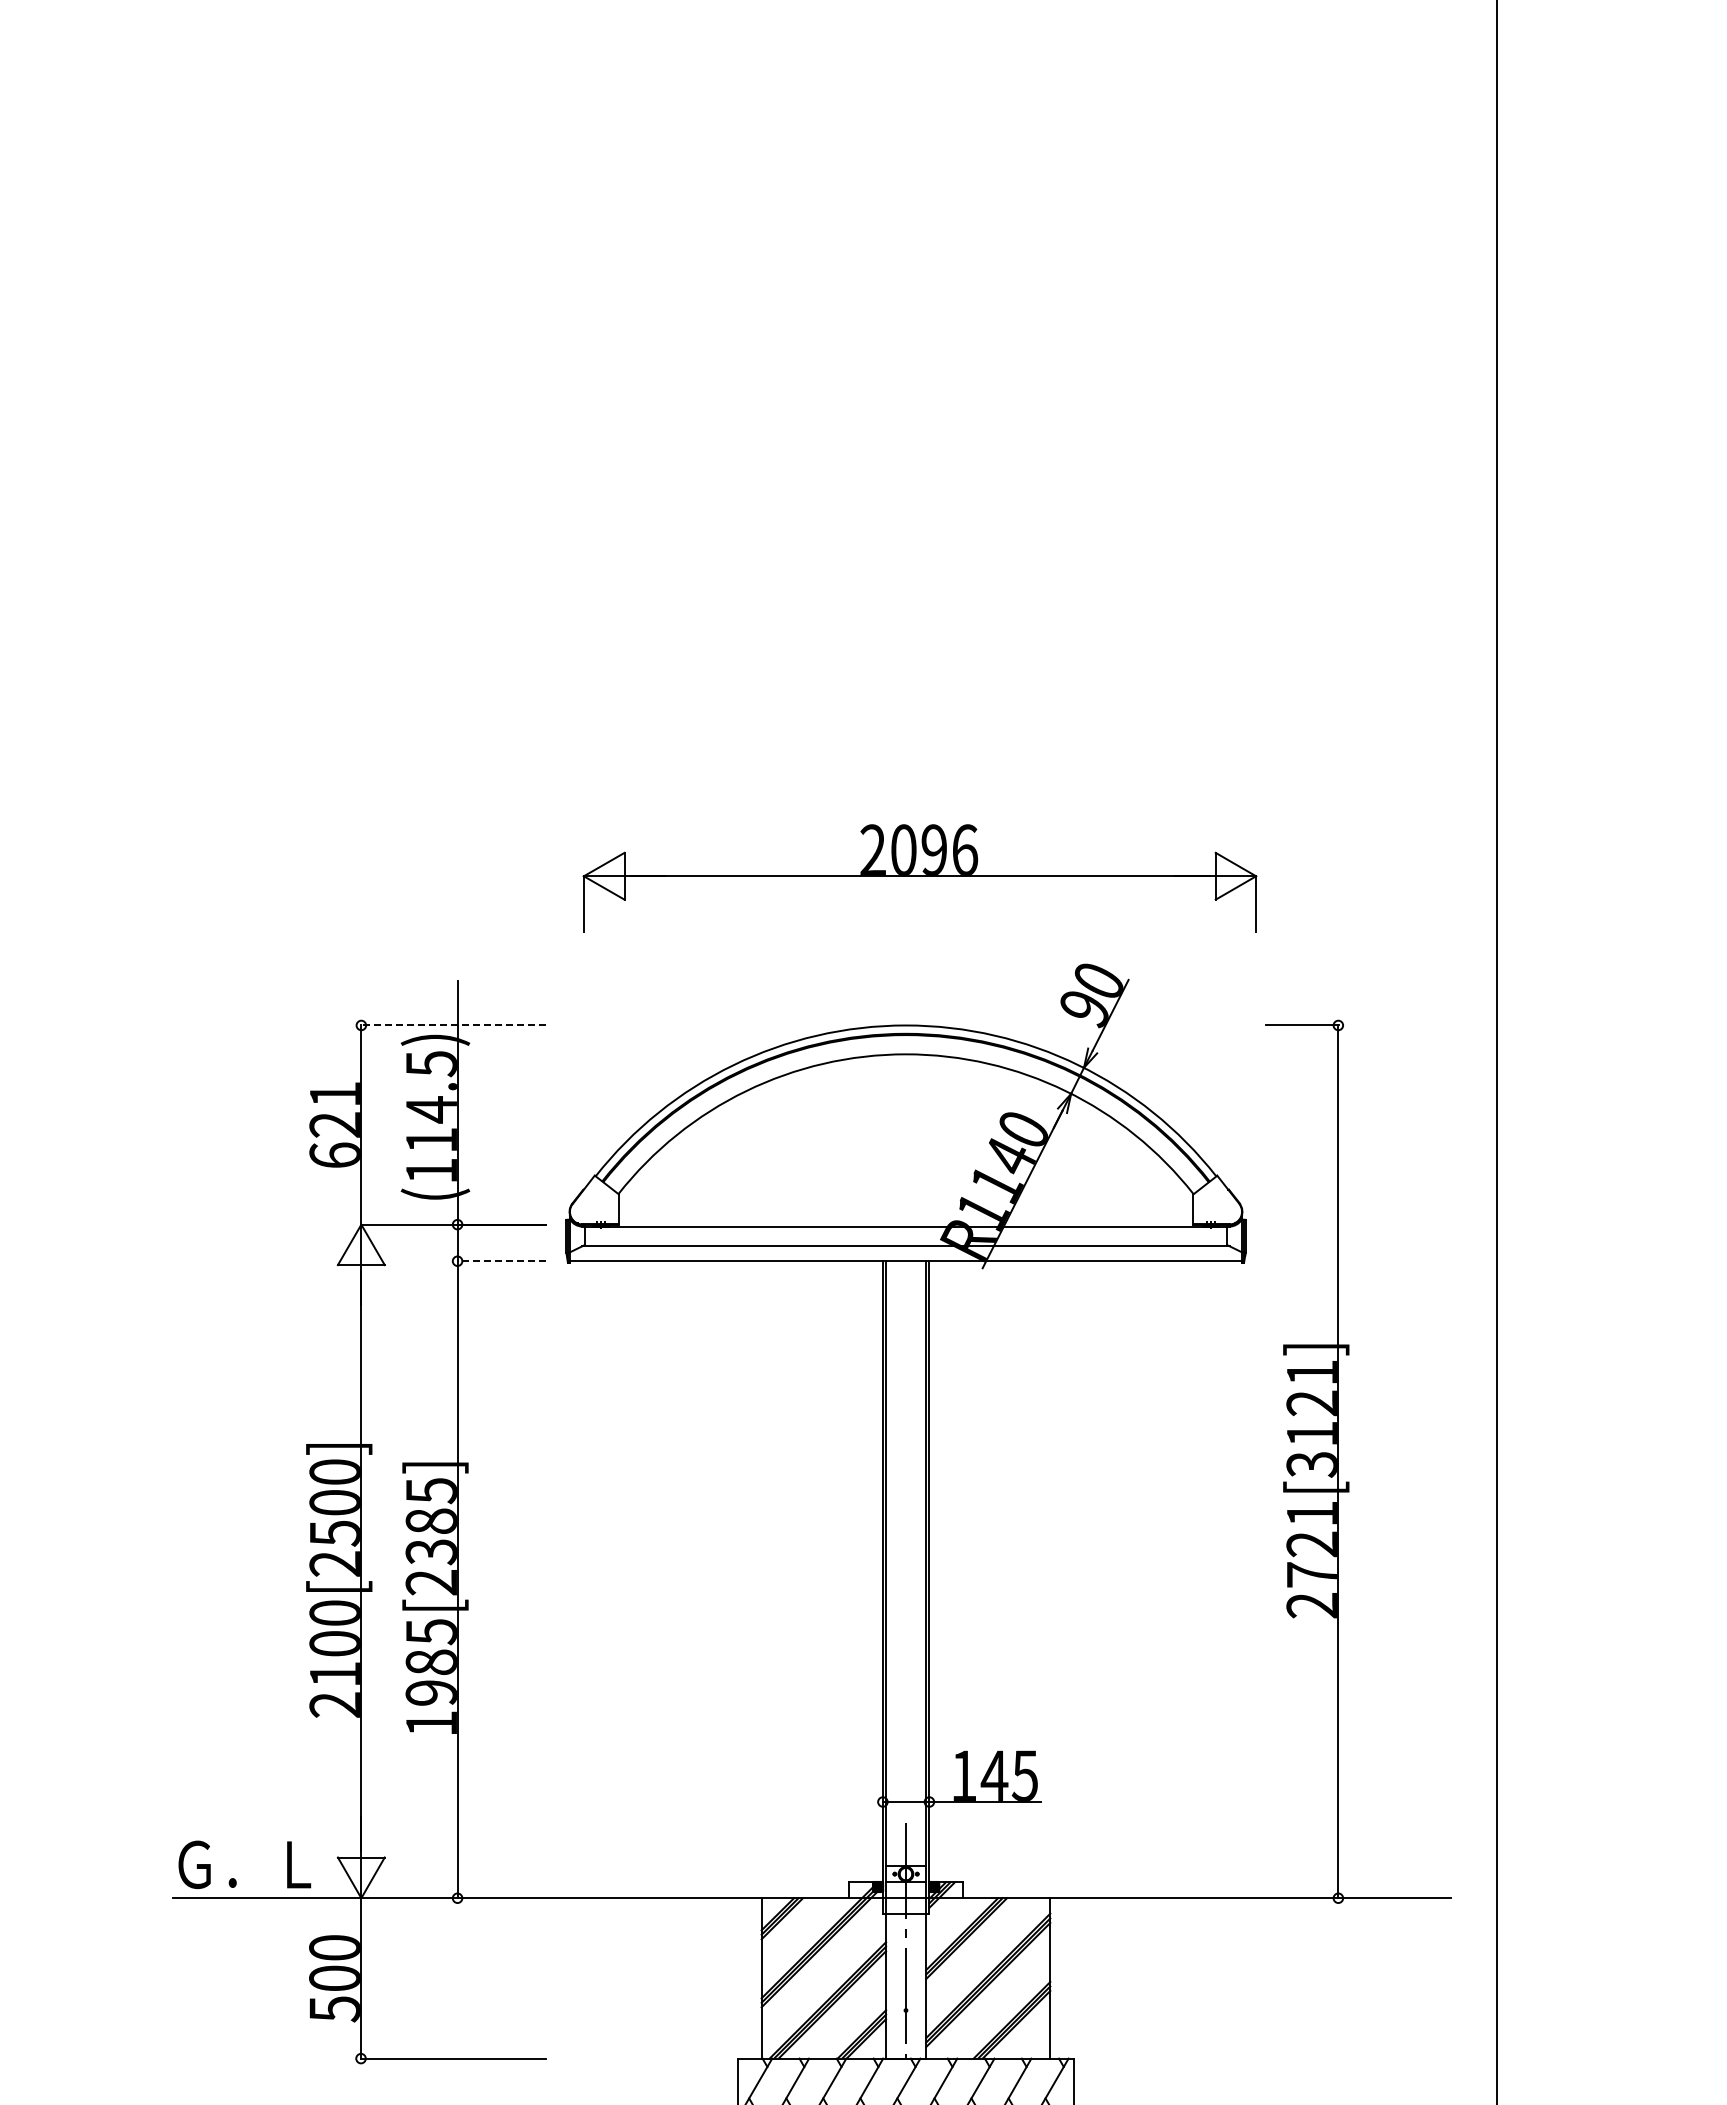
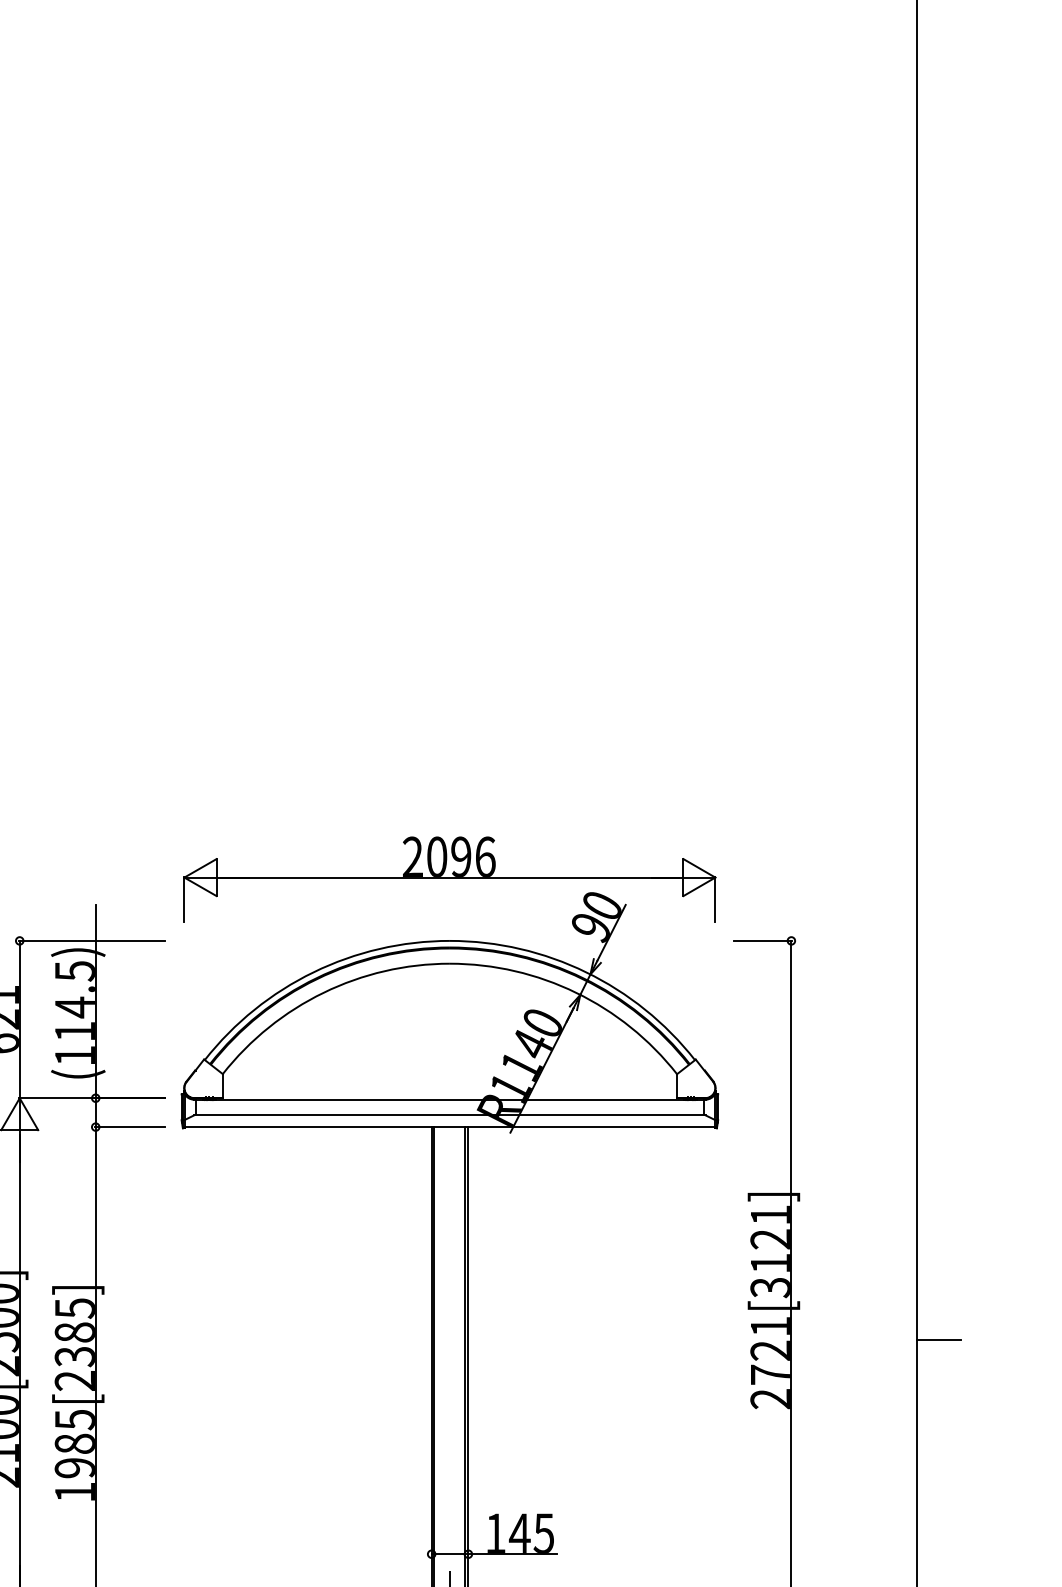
part: (919, 878) -> (449, 879), moved
line: (452, 1025) -> (91, 940), dashed -> solid
line: (501, 1261) -> (130, 1127), dashed -> solid
line: (1525, 1531) -> (939, 1340), added

